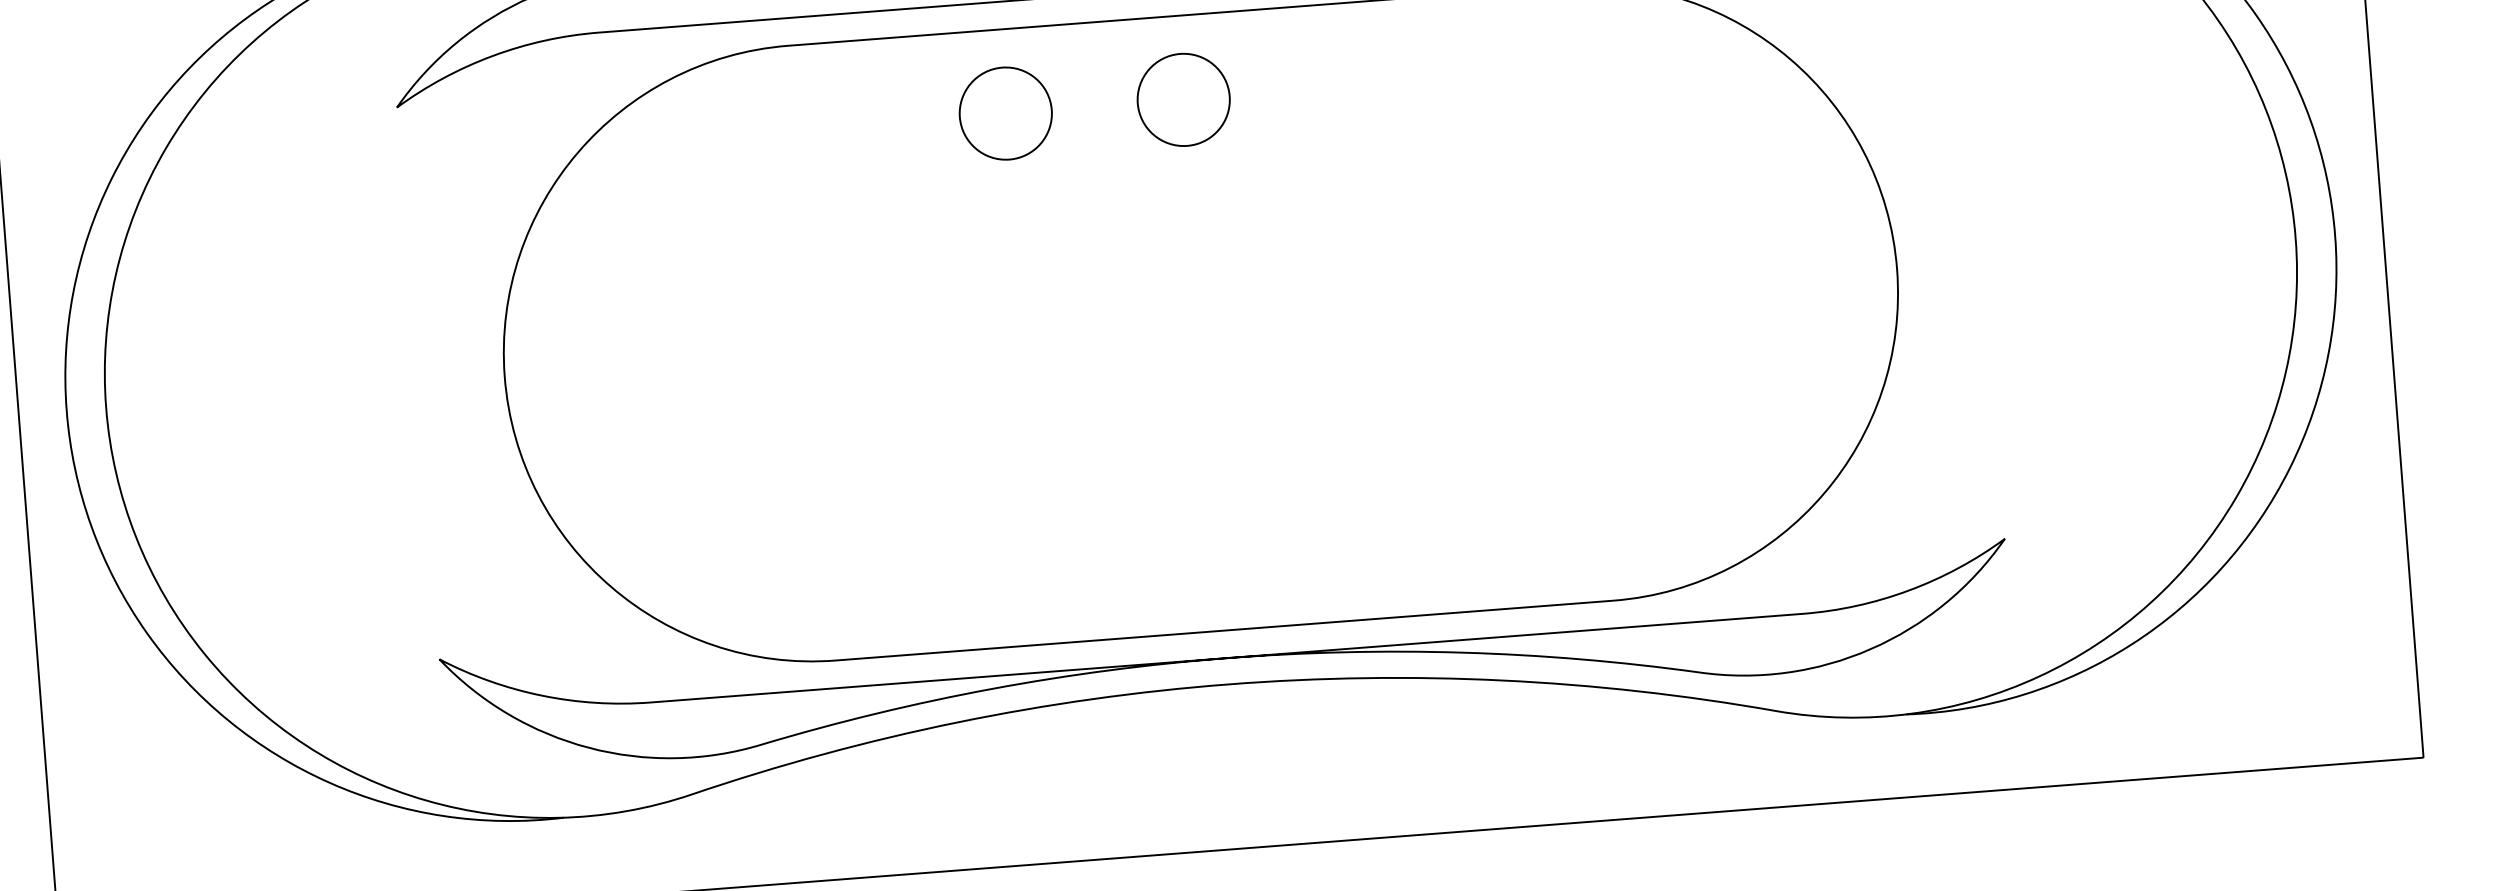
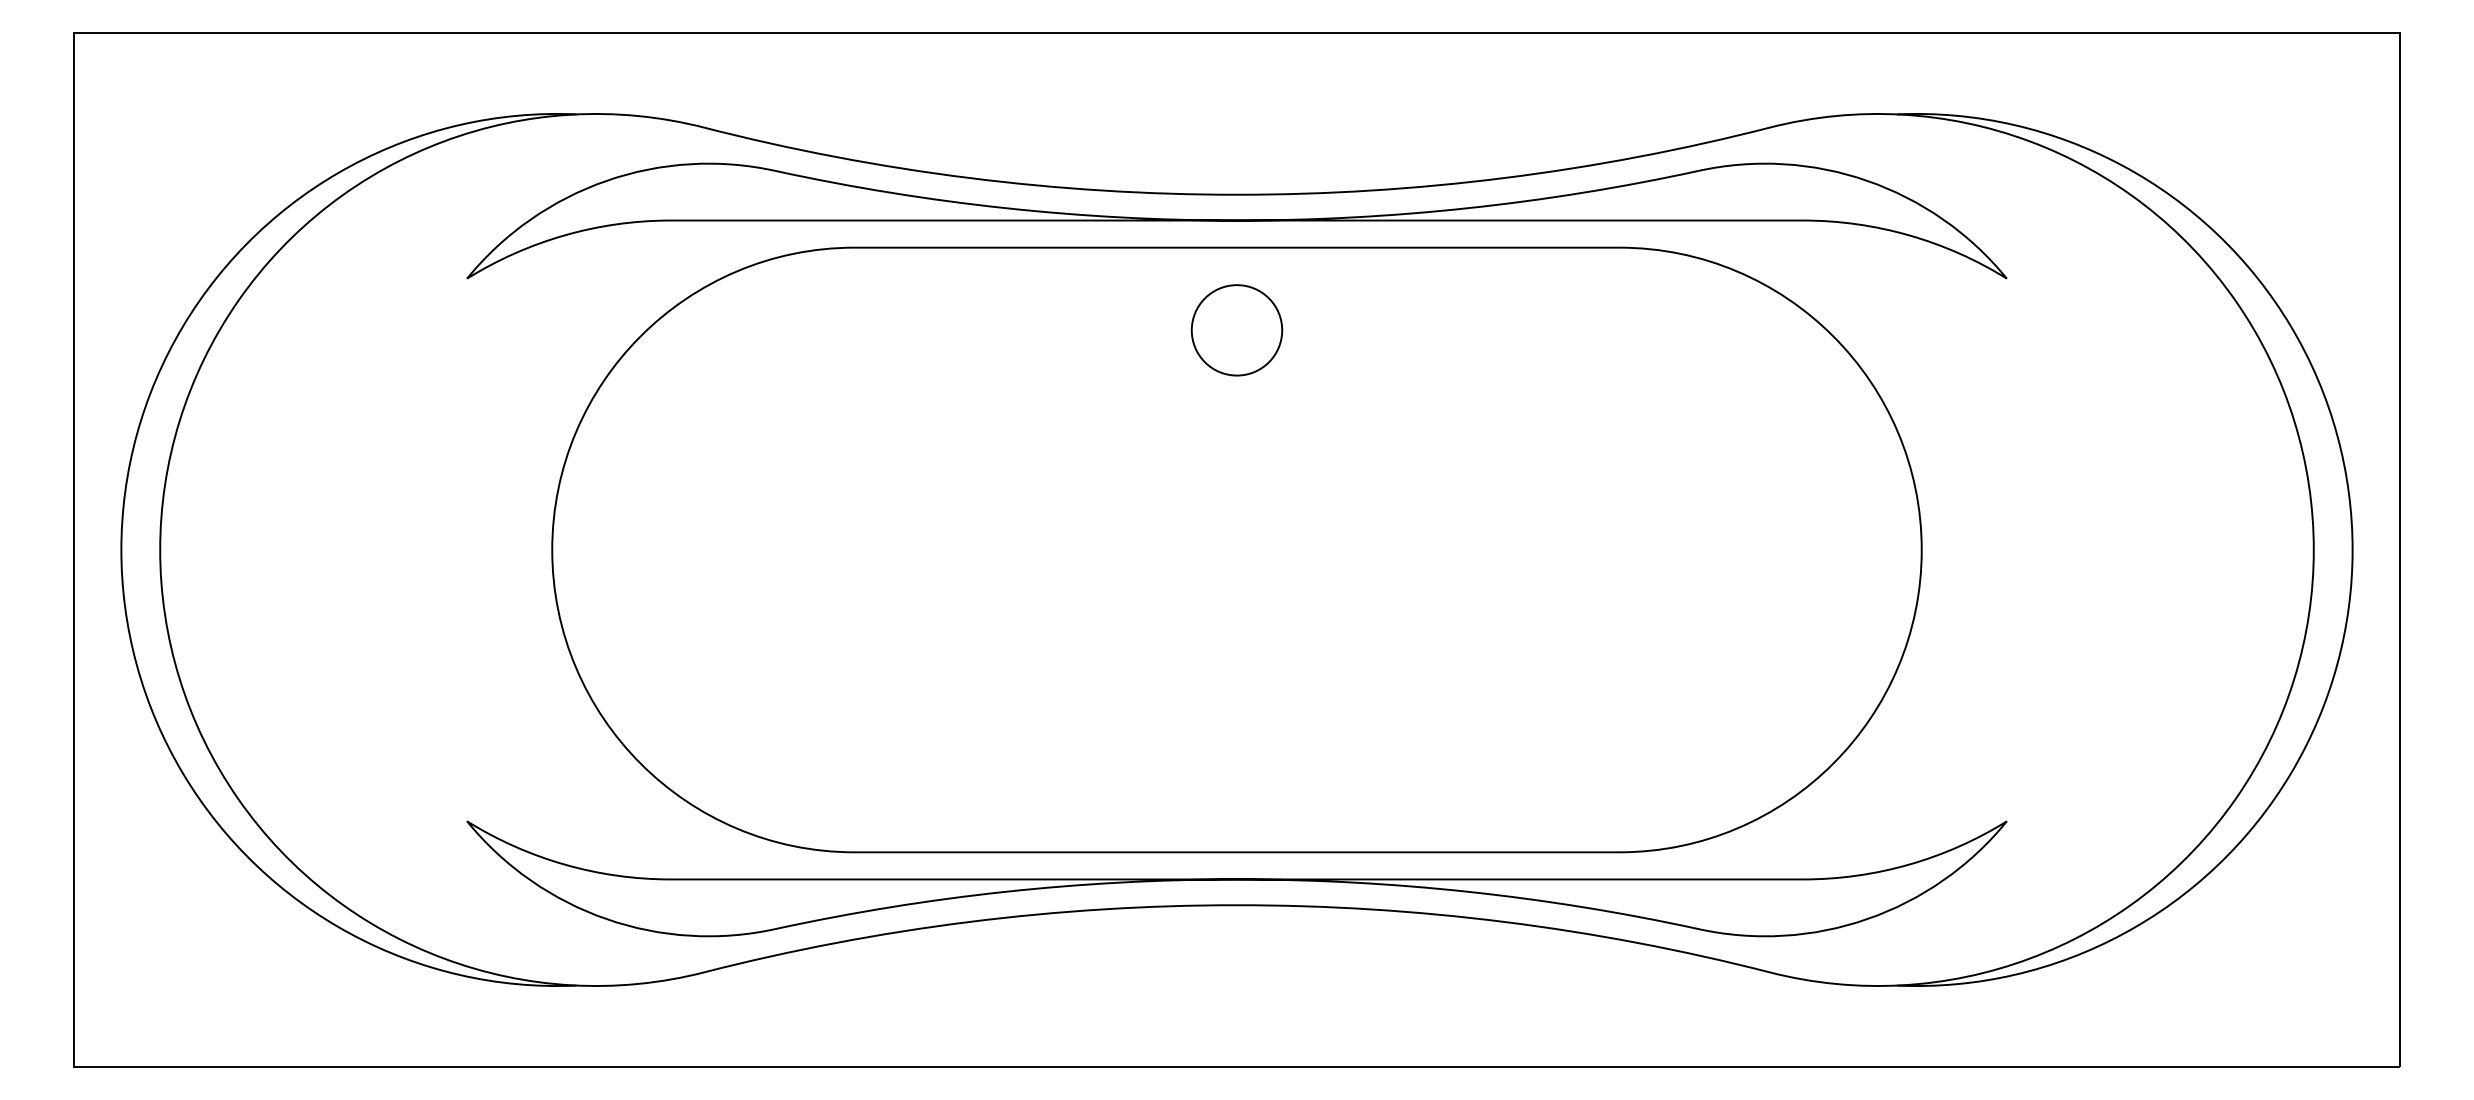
circle: (1005, 113) -> (1061, 330), removed

